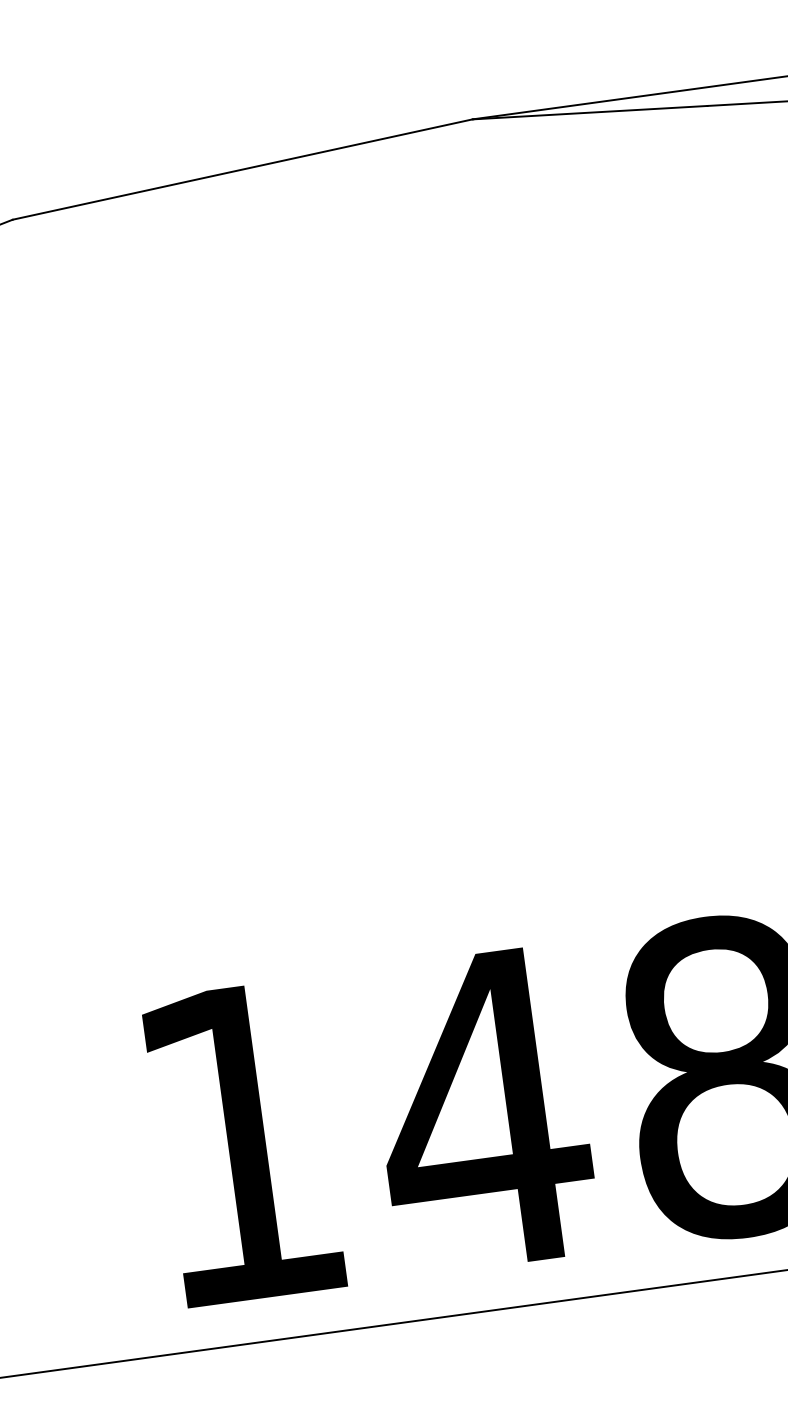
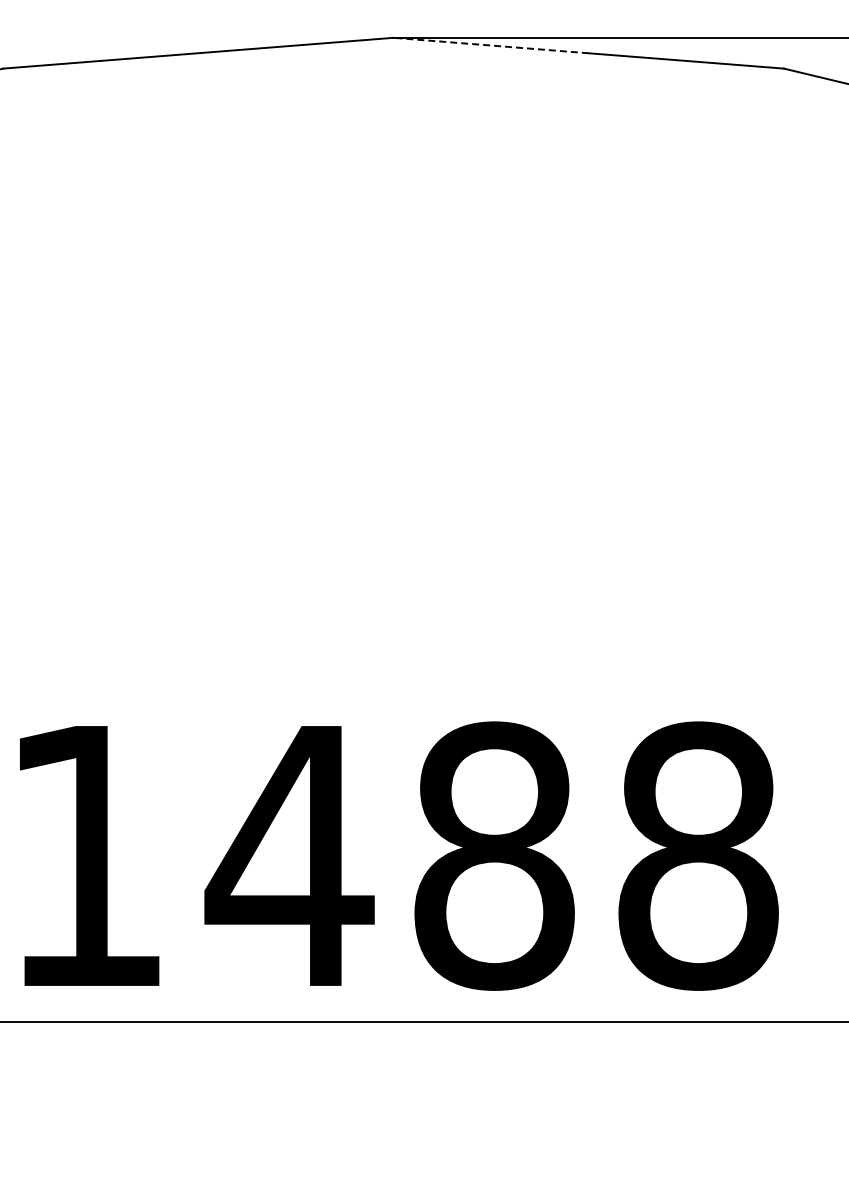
line: (590, 112) -> (491, 45), solid -> dashed

